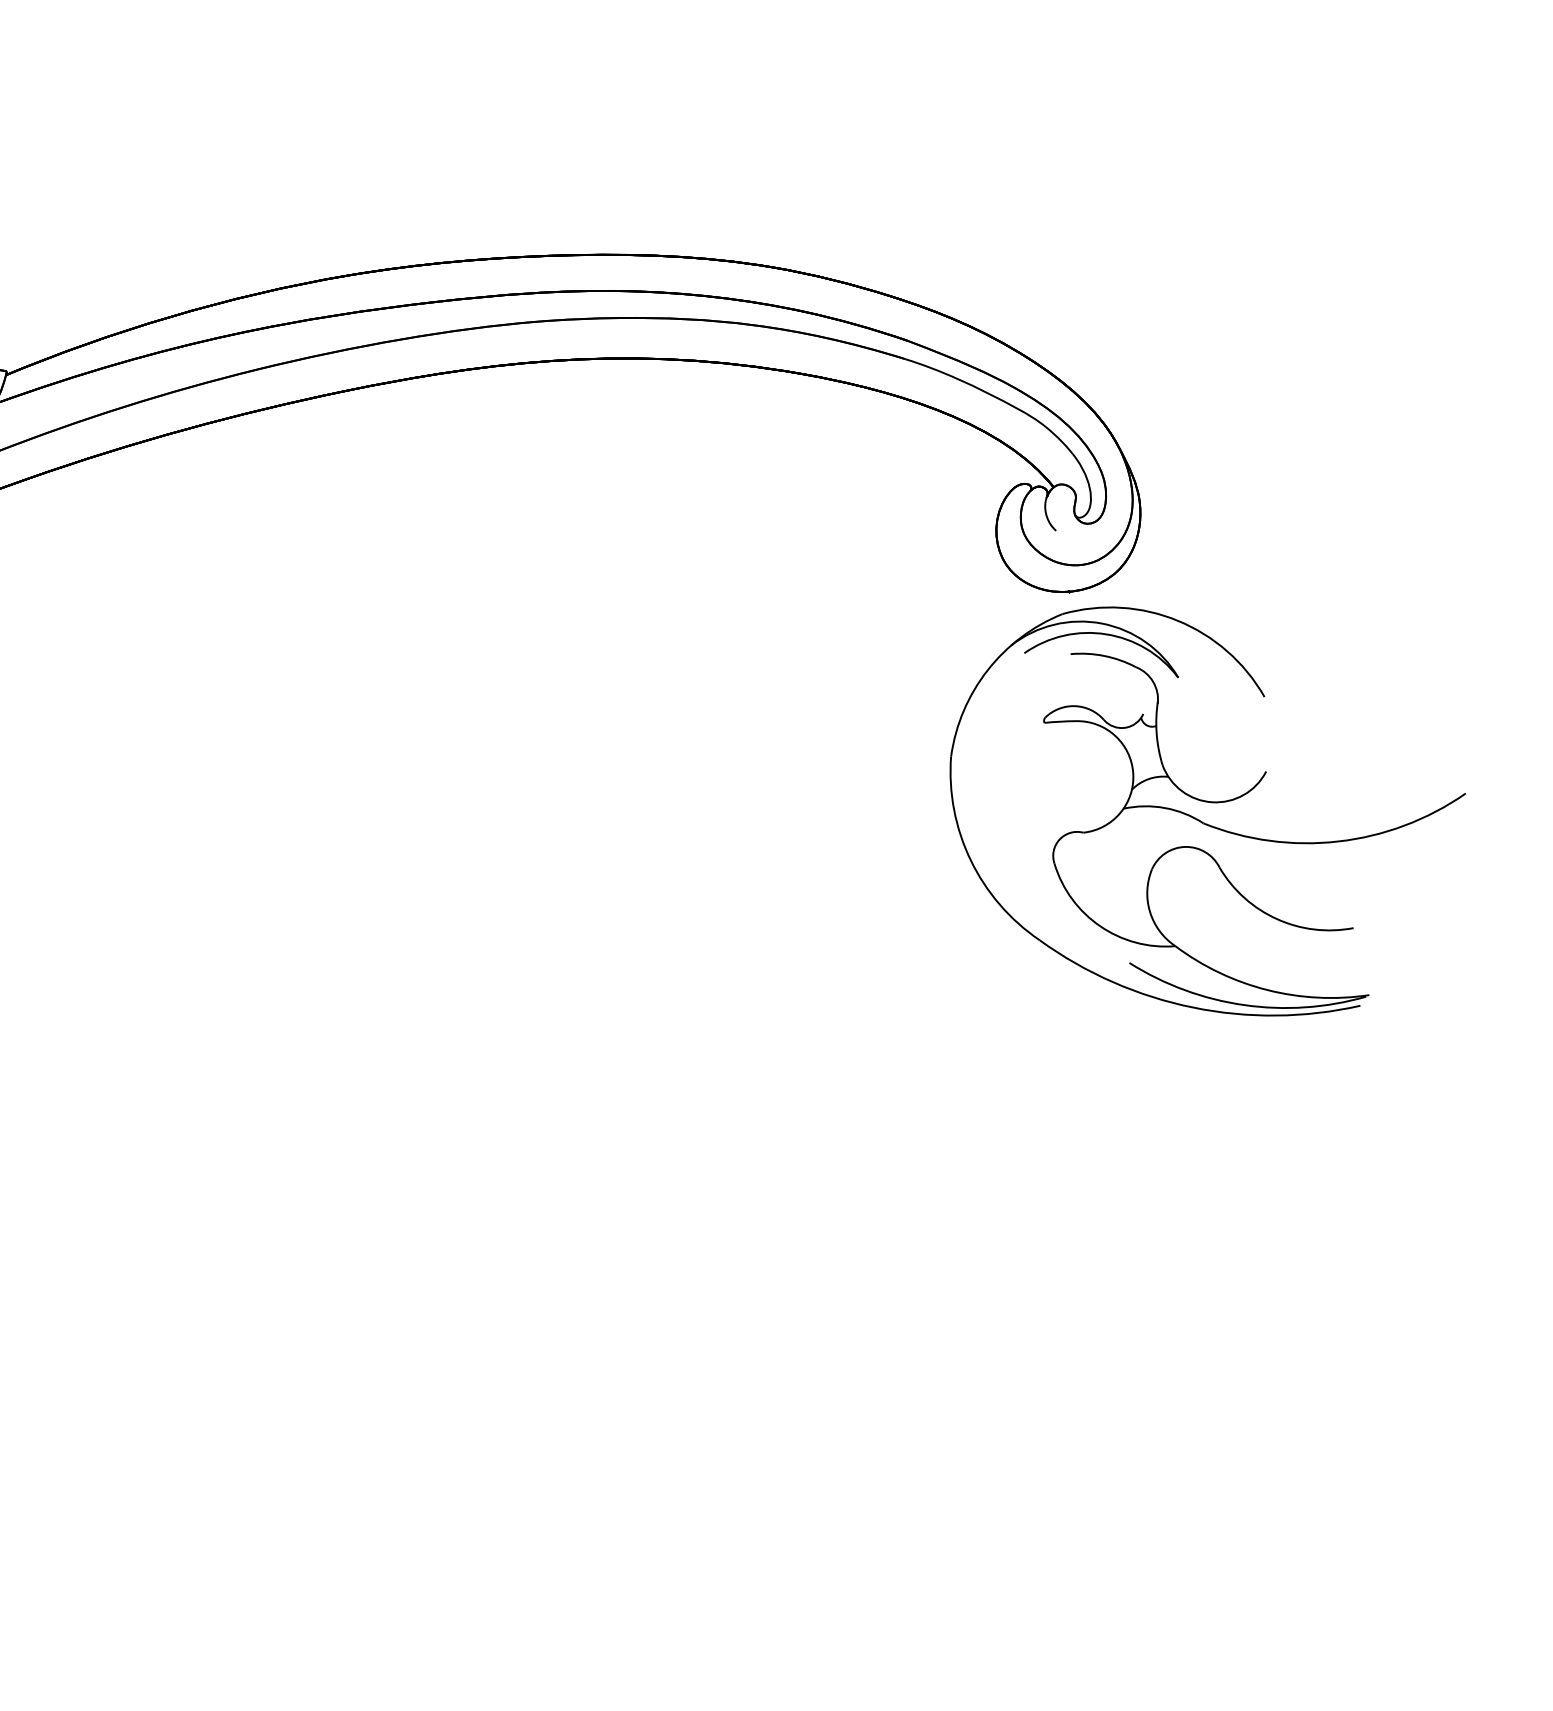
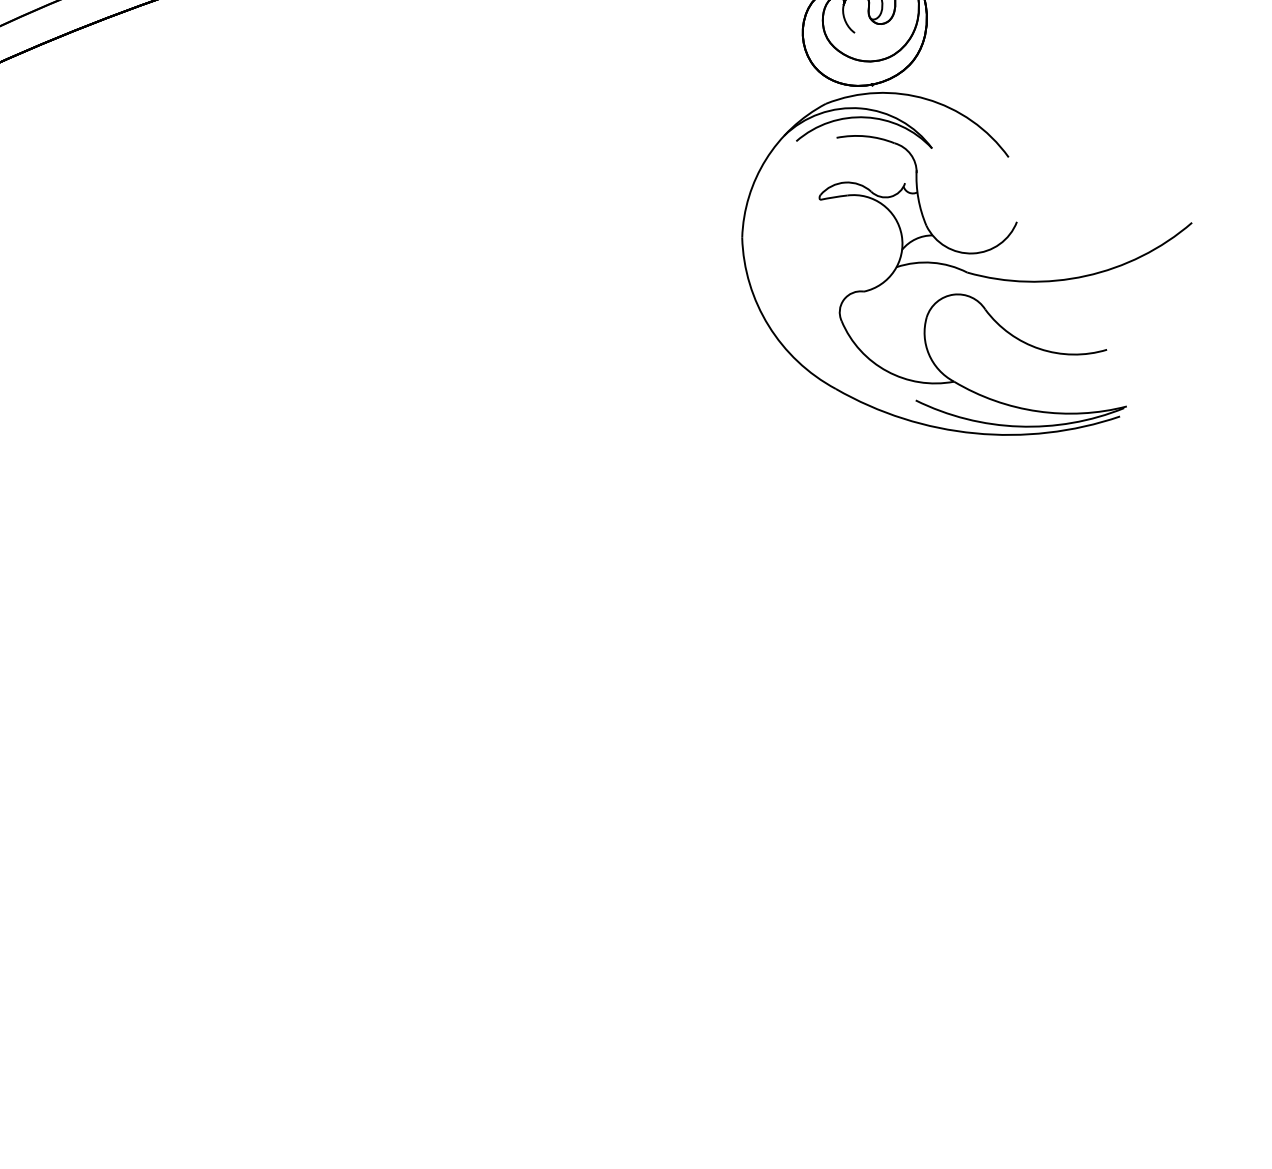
part: (1211, 803) -> (972, 254), moved

